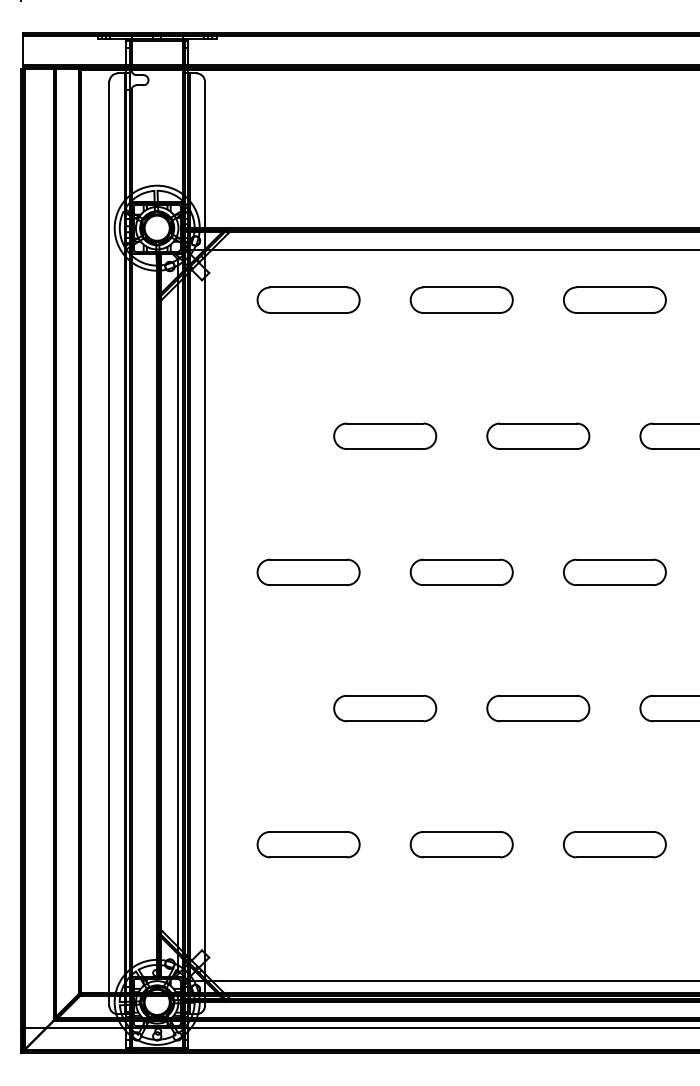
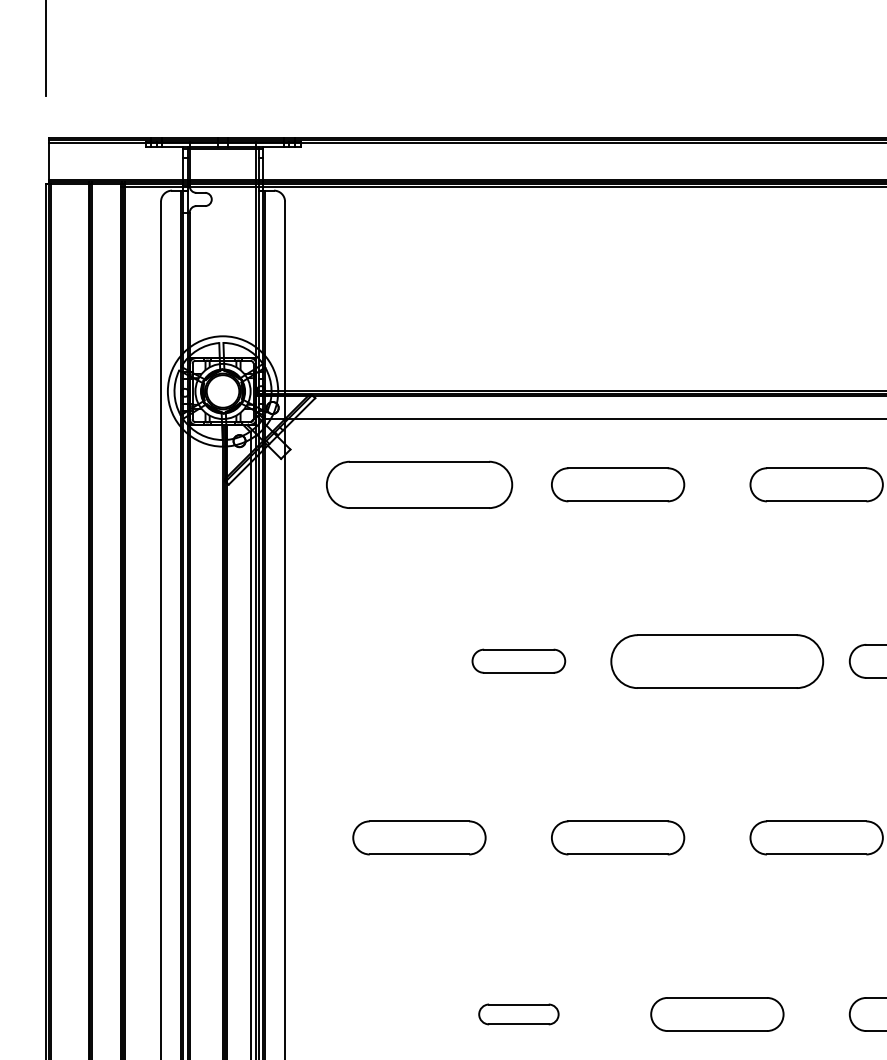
part: (308, 299) -> (419, 483), size x1.4
part: (385, 435) -> (519, 660), size x0.7
part: (538, 435) -> (717, 660), size x1.6
part: (385, 708) -> (519, 1014), size x0.6

